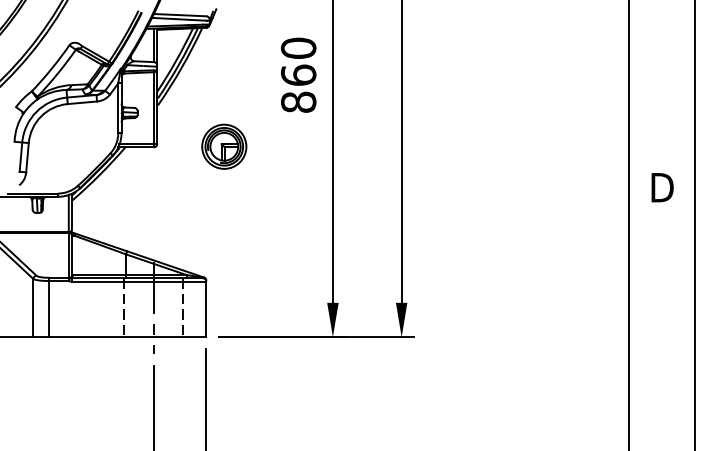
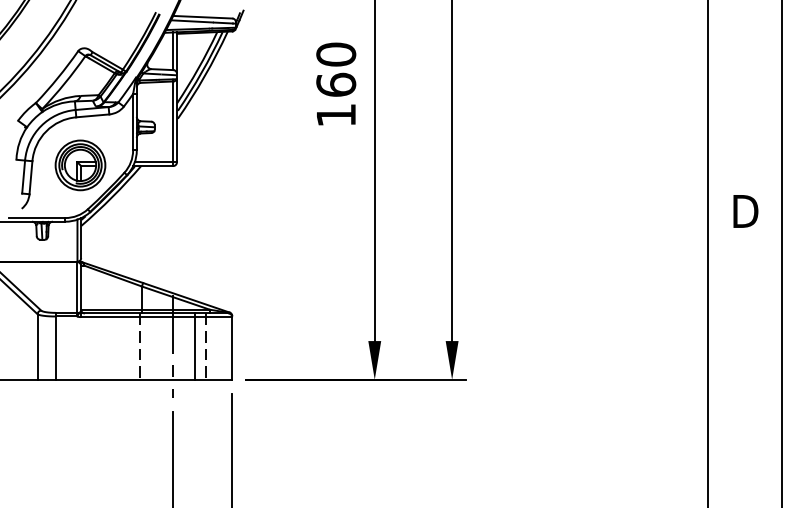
text: (298, 102) -> (336, 115), 860 -> 160
part: (224, 146) -> (80, 165), moved
line: (173, 307) -> (195, 346), added

